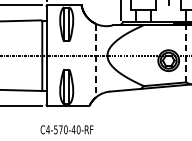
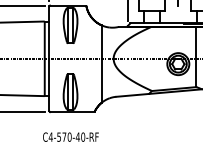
line: (185, 53) -> (196, 56), dashed -> solid
line: (96, 61) -> (101, 64), dashed -> solid

